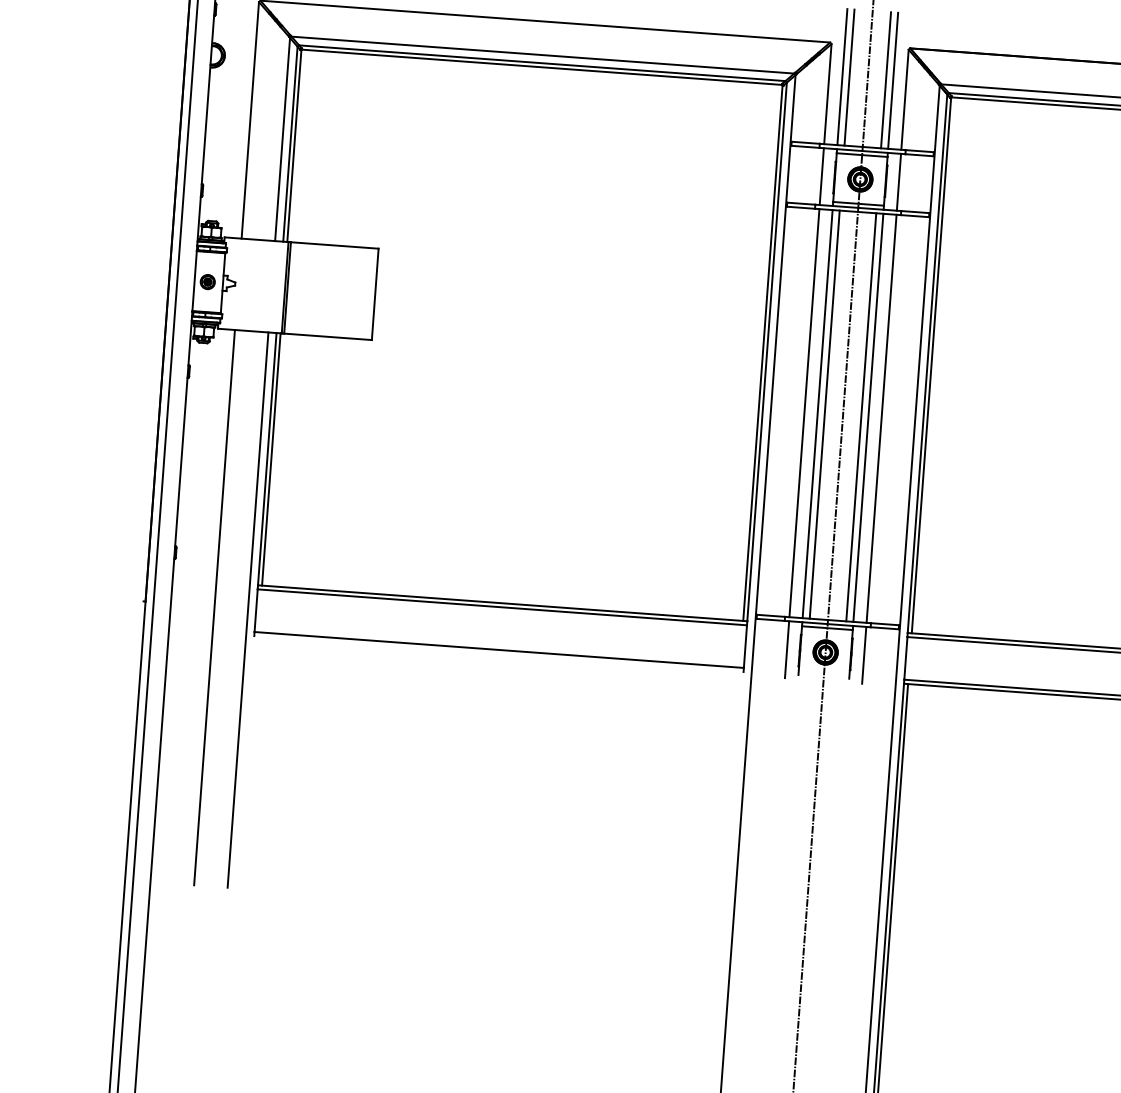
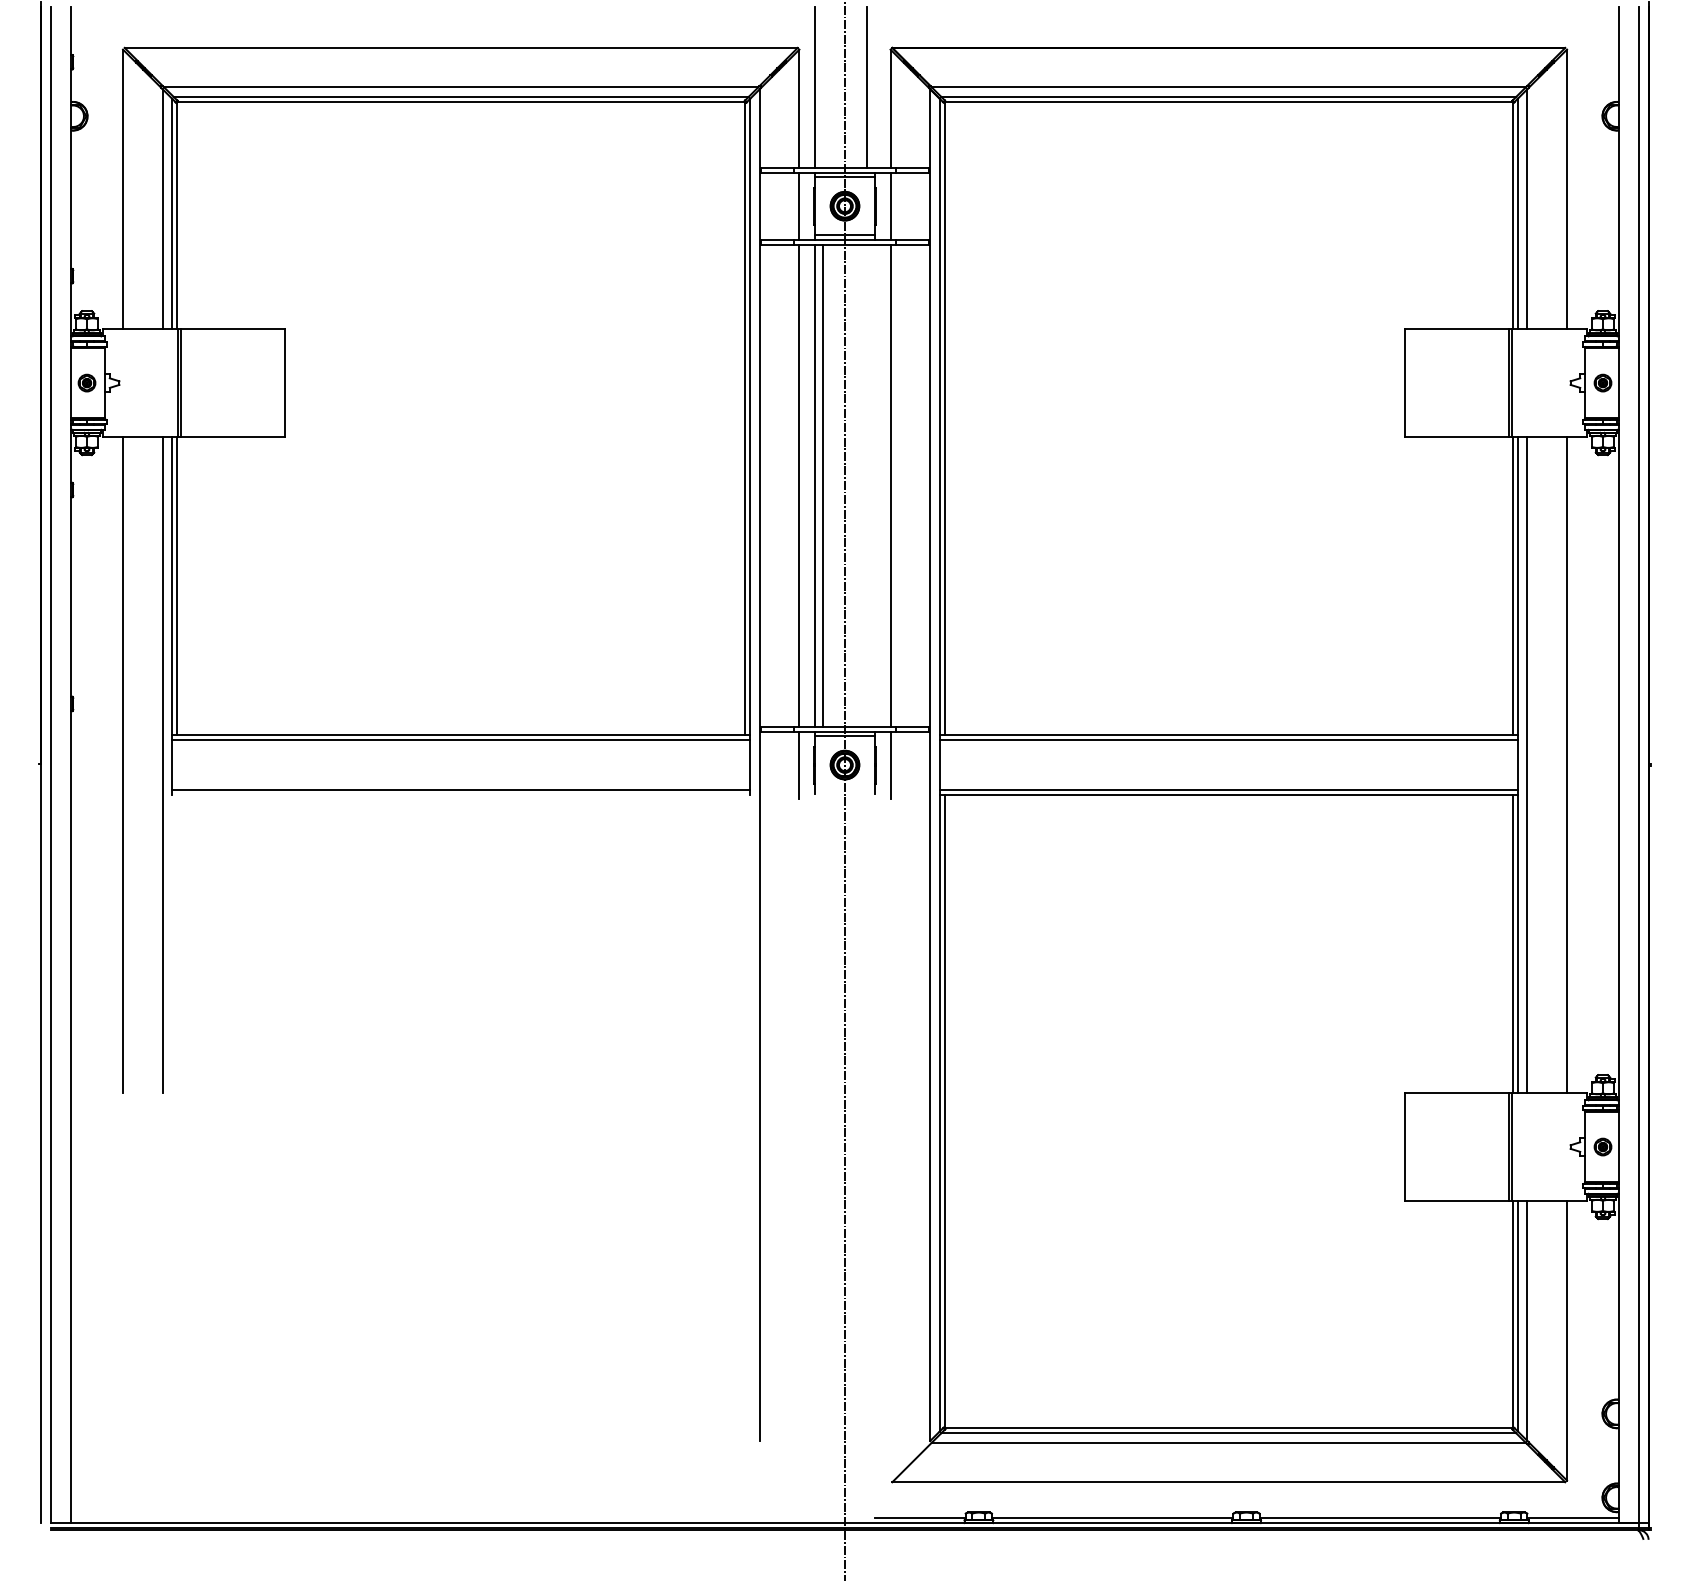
line: (849, 77) -> (823, 87), removed
line: (892, 80) -> (874, 87), removed
line: (861, 417) -> (866, 485), removed
line: (867, 417) -> (874, 485), removed

